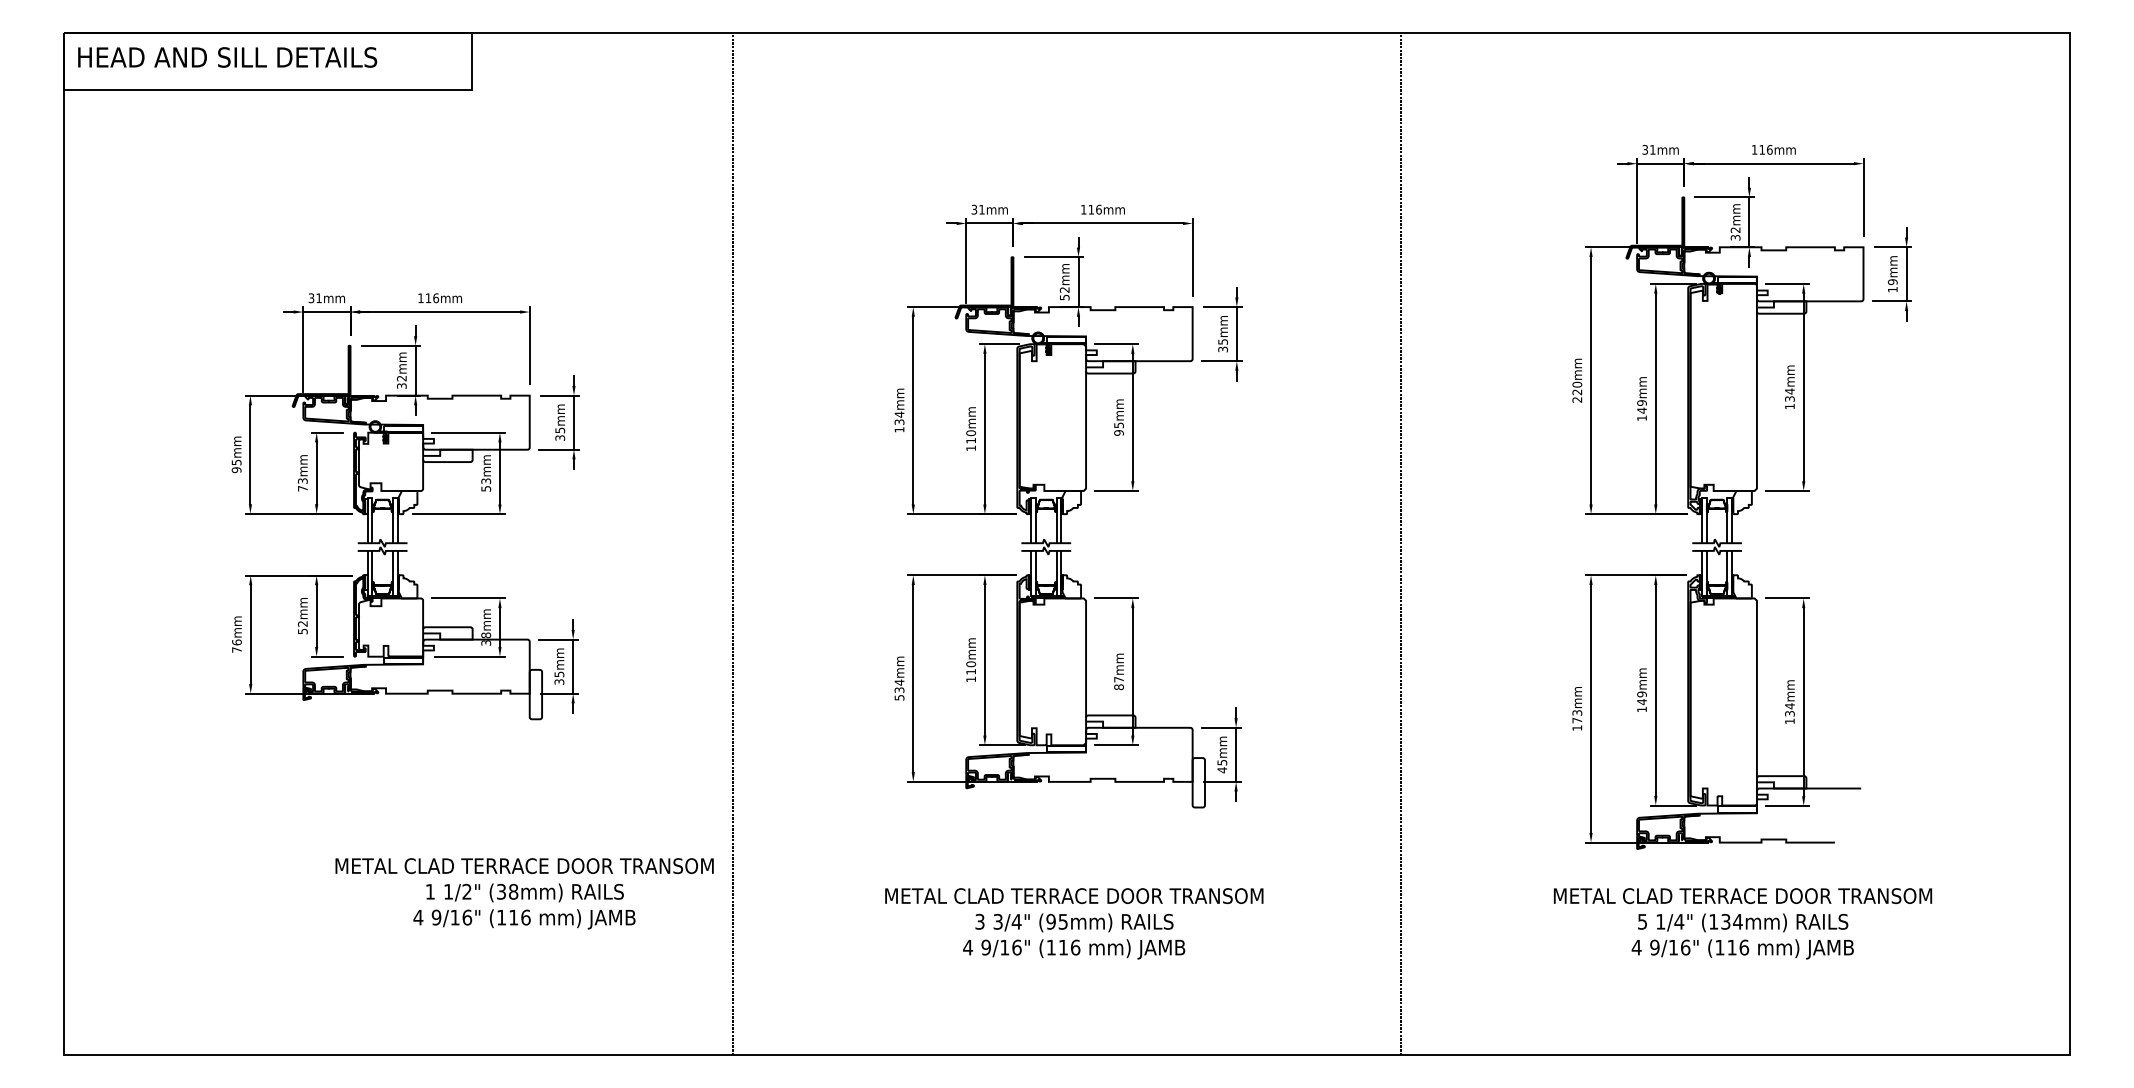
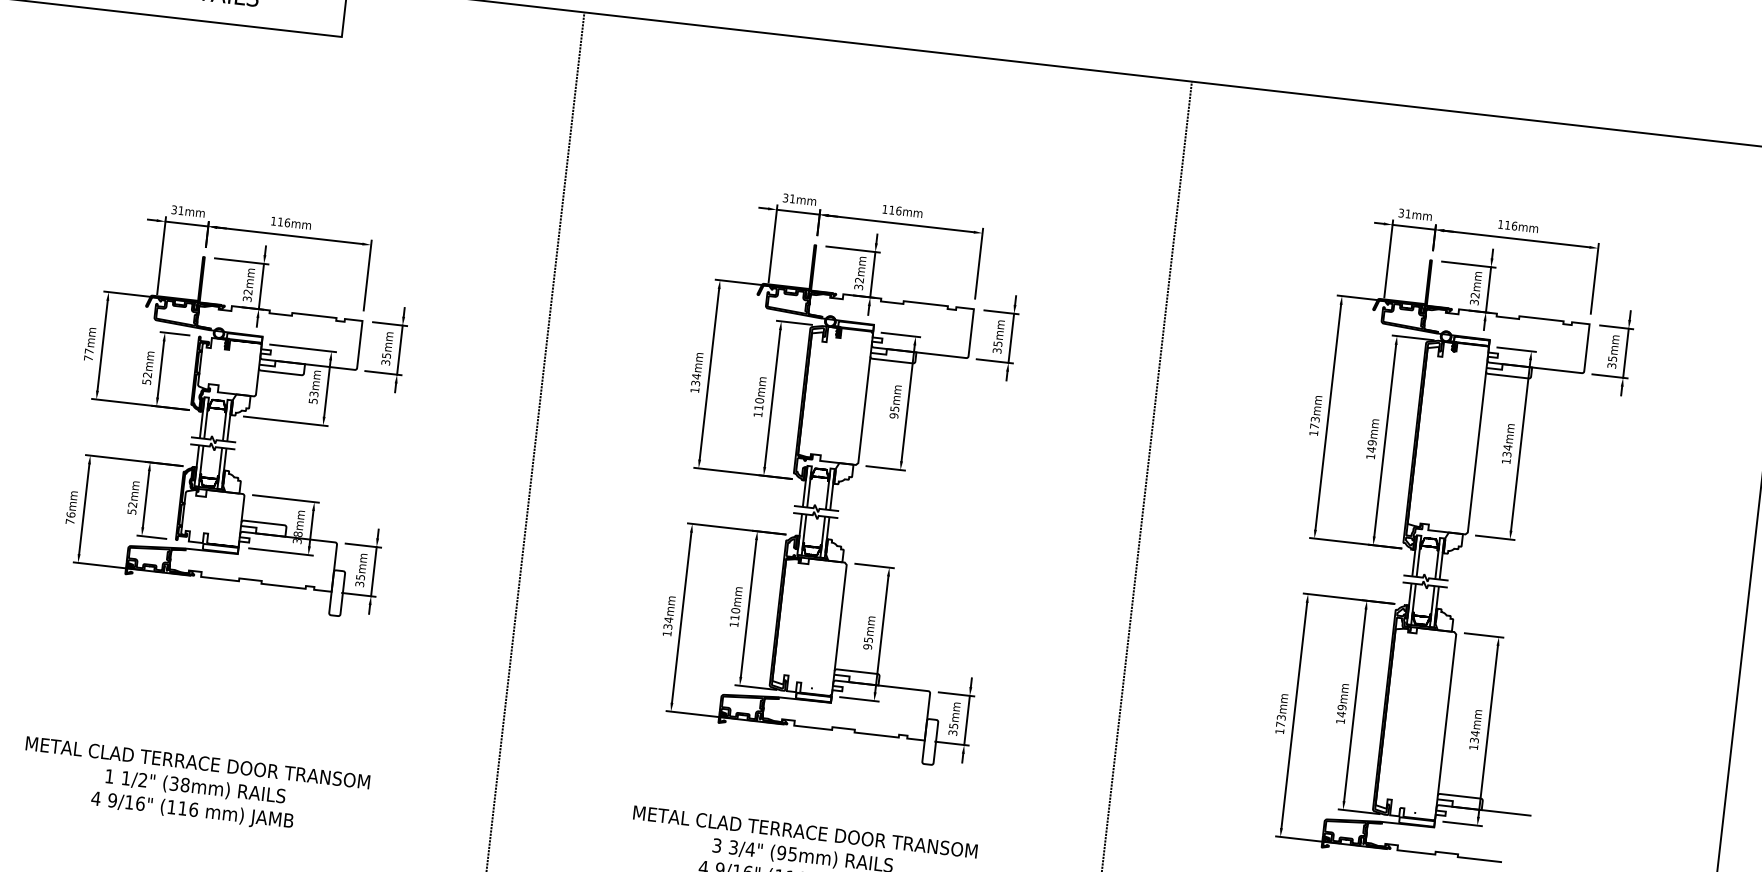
text: (1892, 285) -> (1612, 361), 19mm -> 35mm
text: (1063, 296) -> (857, 286), 52mm -> 32mm
text: (1577, 391) -> (1314, 425), 220mm -> 173mm
text: (236, 466) -> (88, 355), 95mm -> 77mm
text: (302, 484) -> (146, 378), 73mm -> 52mm
text: (1118, 683) -> (867, 643), 87mm -> 95mm
text: (899, 697) -> (667, 633), 534mm -> 134mm
text: (1222, 770) -> (953, 733), 45mm -> 35mm
text: (524, 893) -> (194, 787), moved

